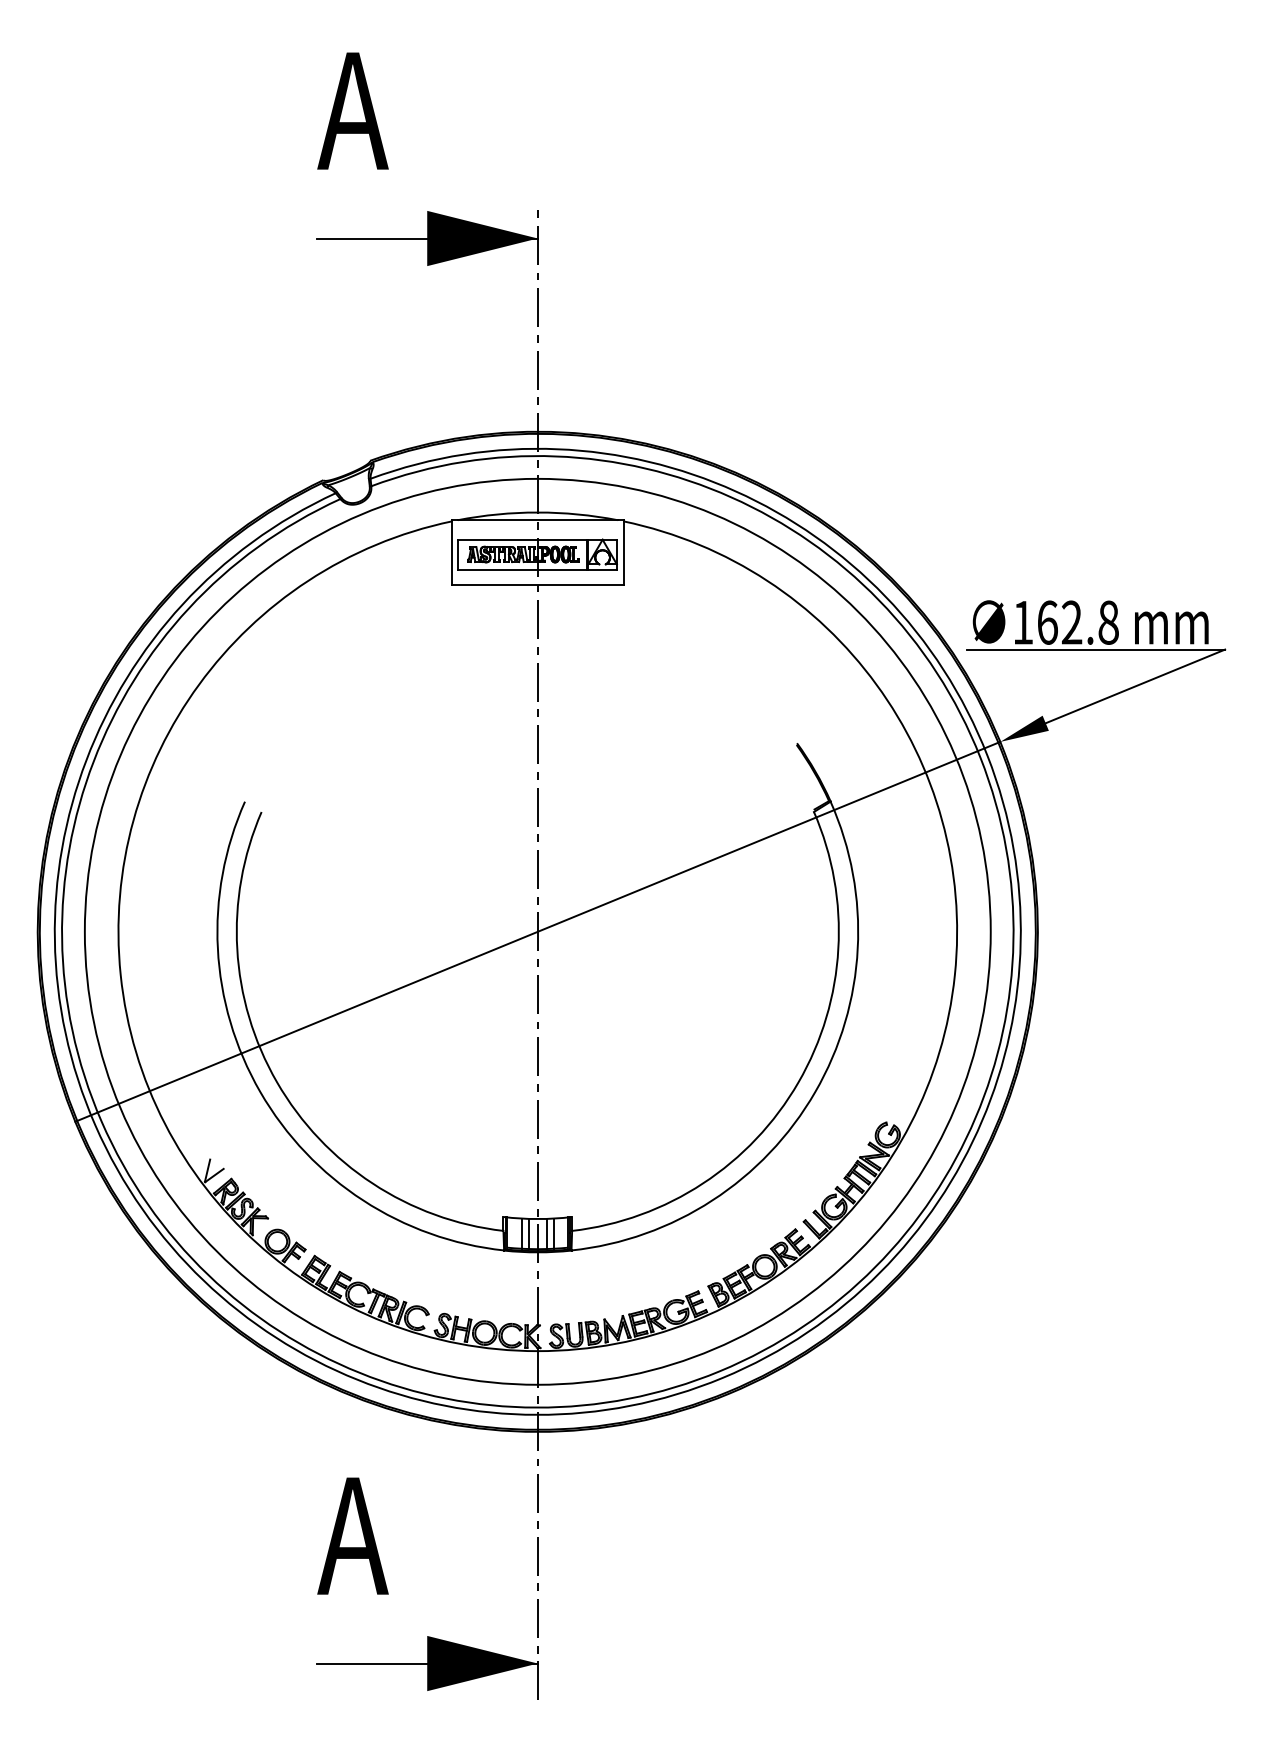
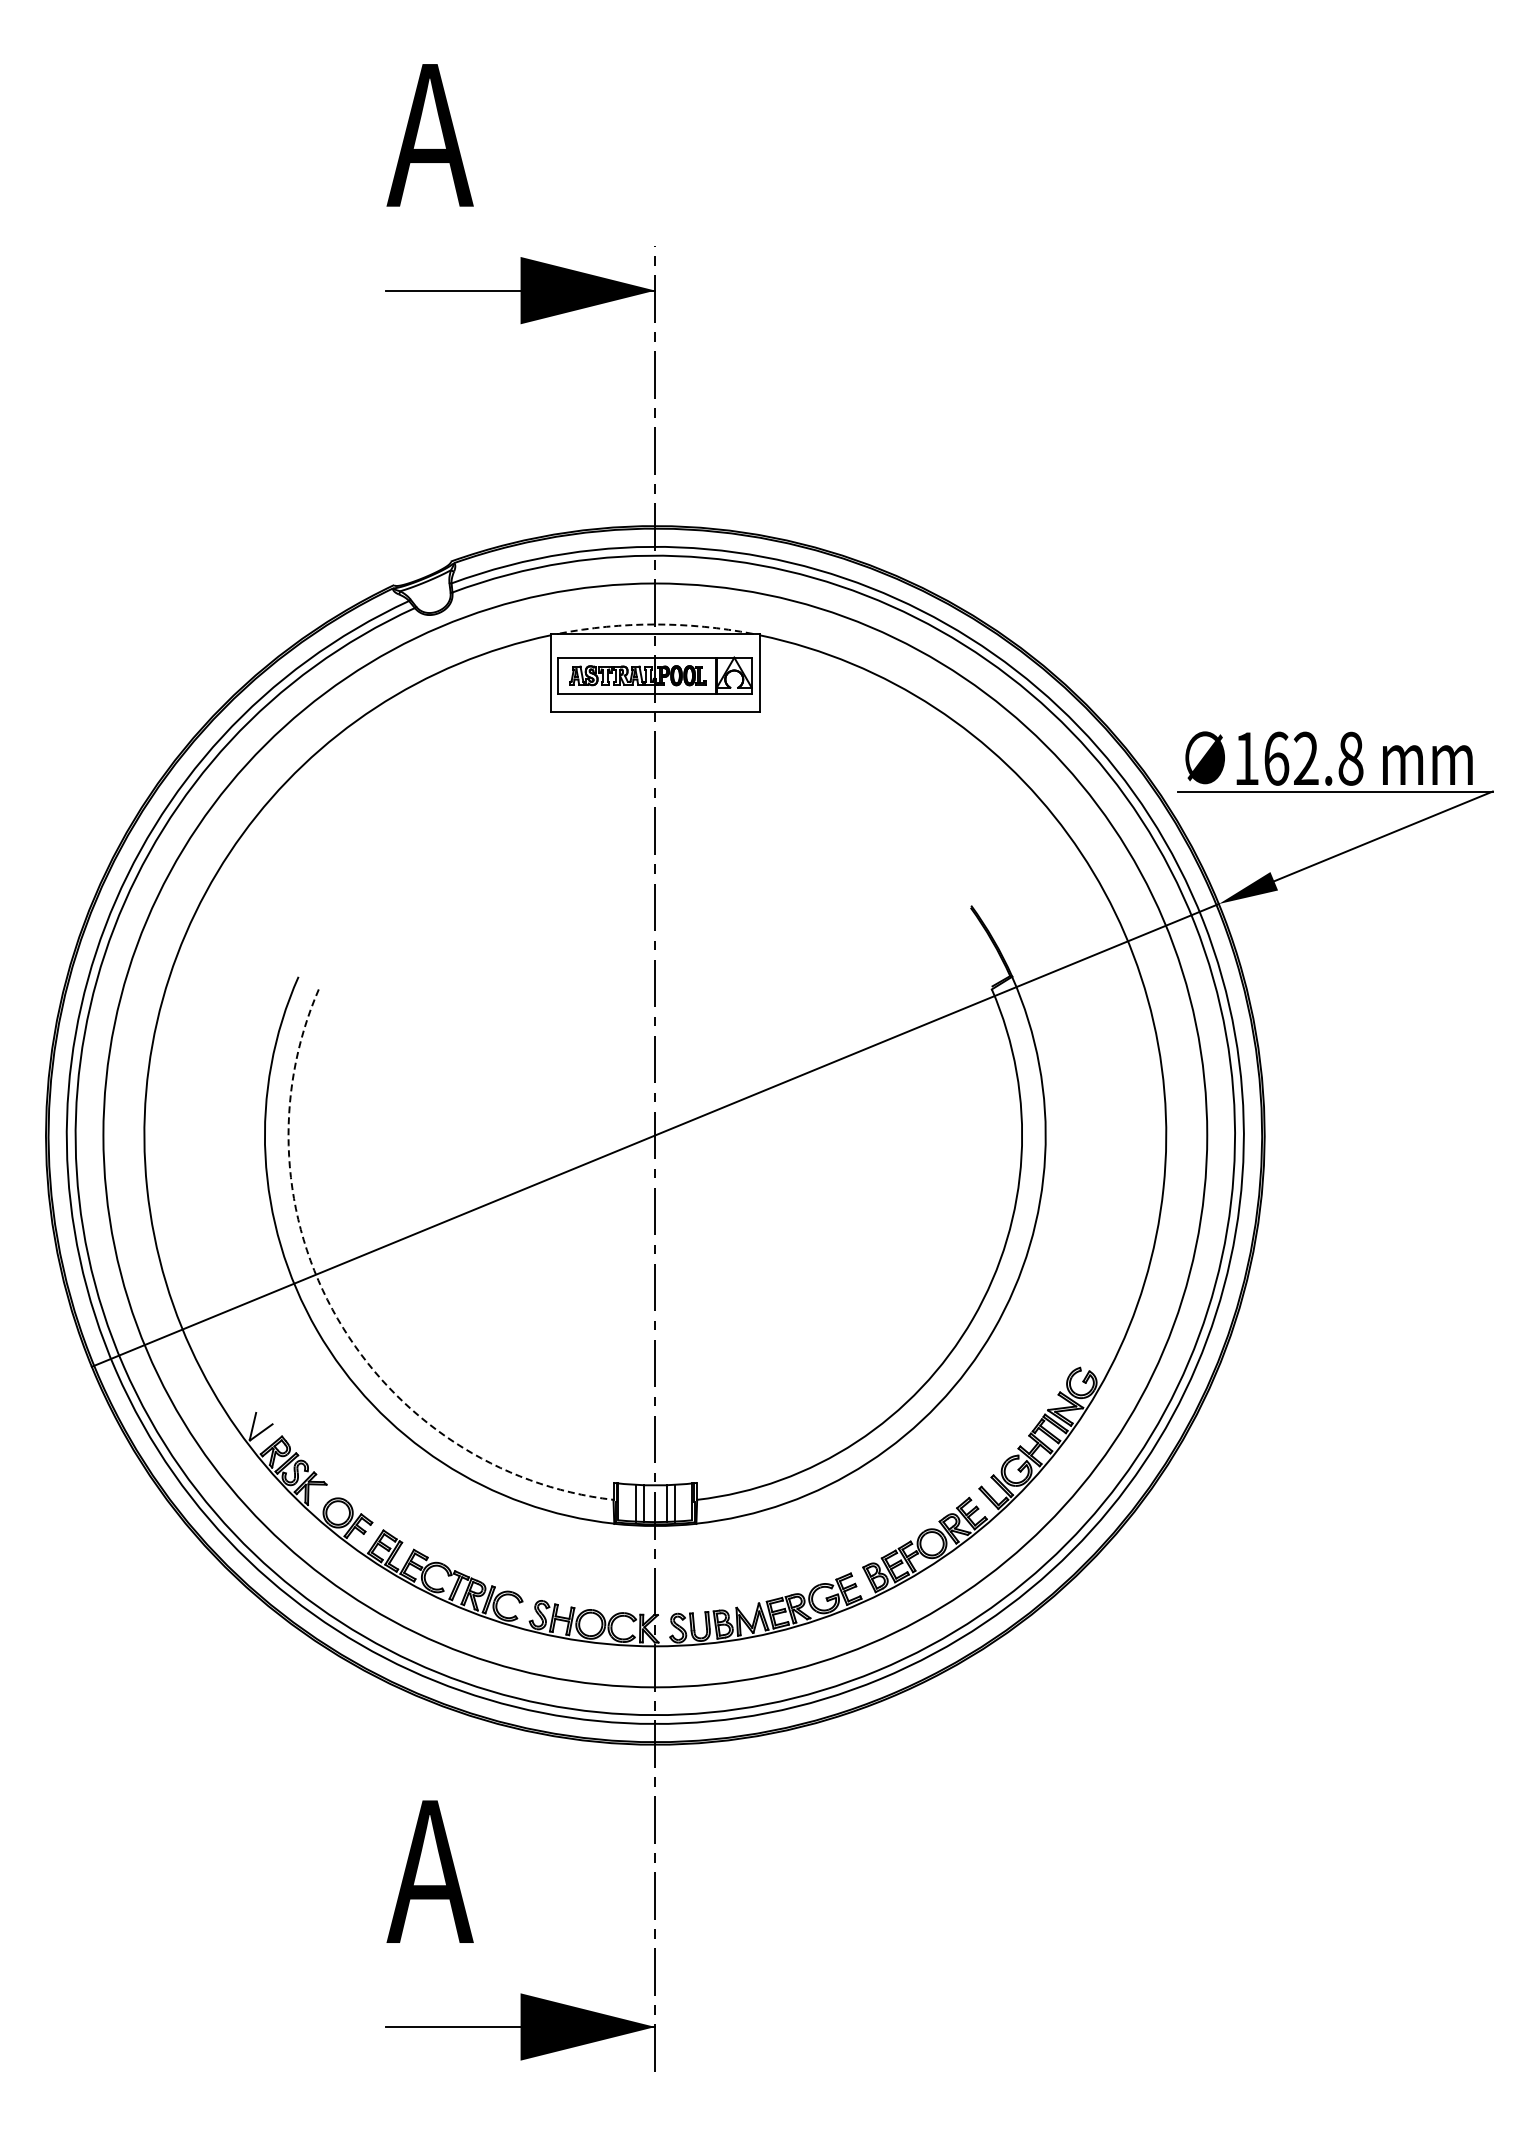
arc: (537, 512) -> (655, 624), solid -> dashed
arc: (276, 1082) -> (337, 1318), solid -> dashed

